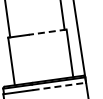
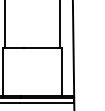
line: (46, 31) -> (42, 47), dashed -> solid
line: (59, 86) -> (47, 103), dashed -> solid

